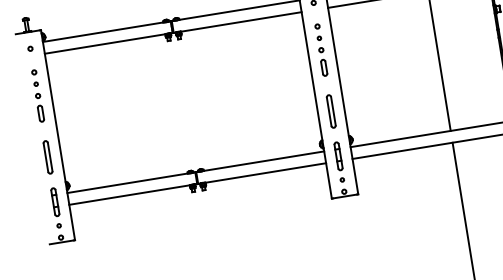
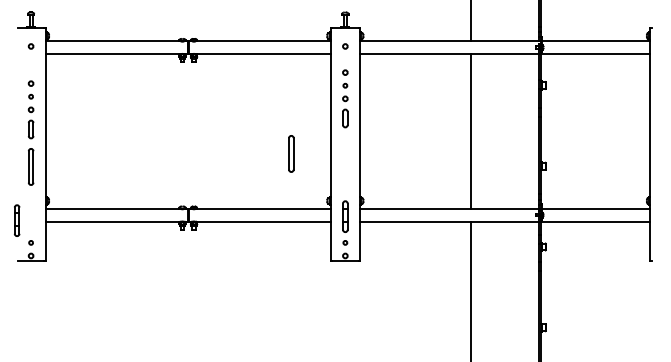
part: (37, 95) -> (30, 109), moved
part: (331, 111) -> (291, 153), moved
part: (55, 202) -> (17, 220), moved

